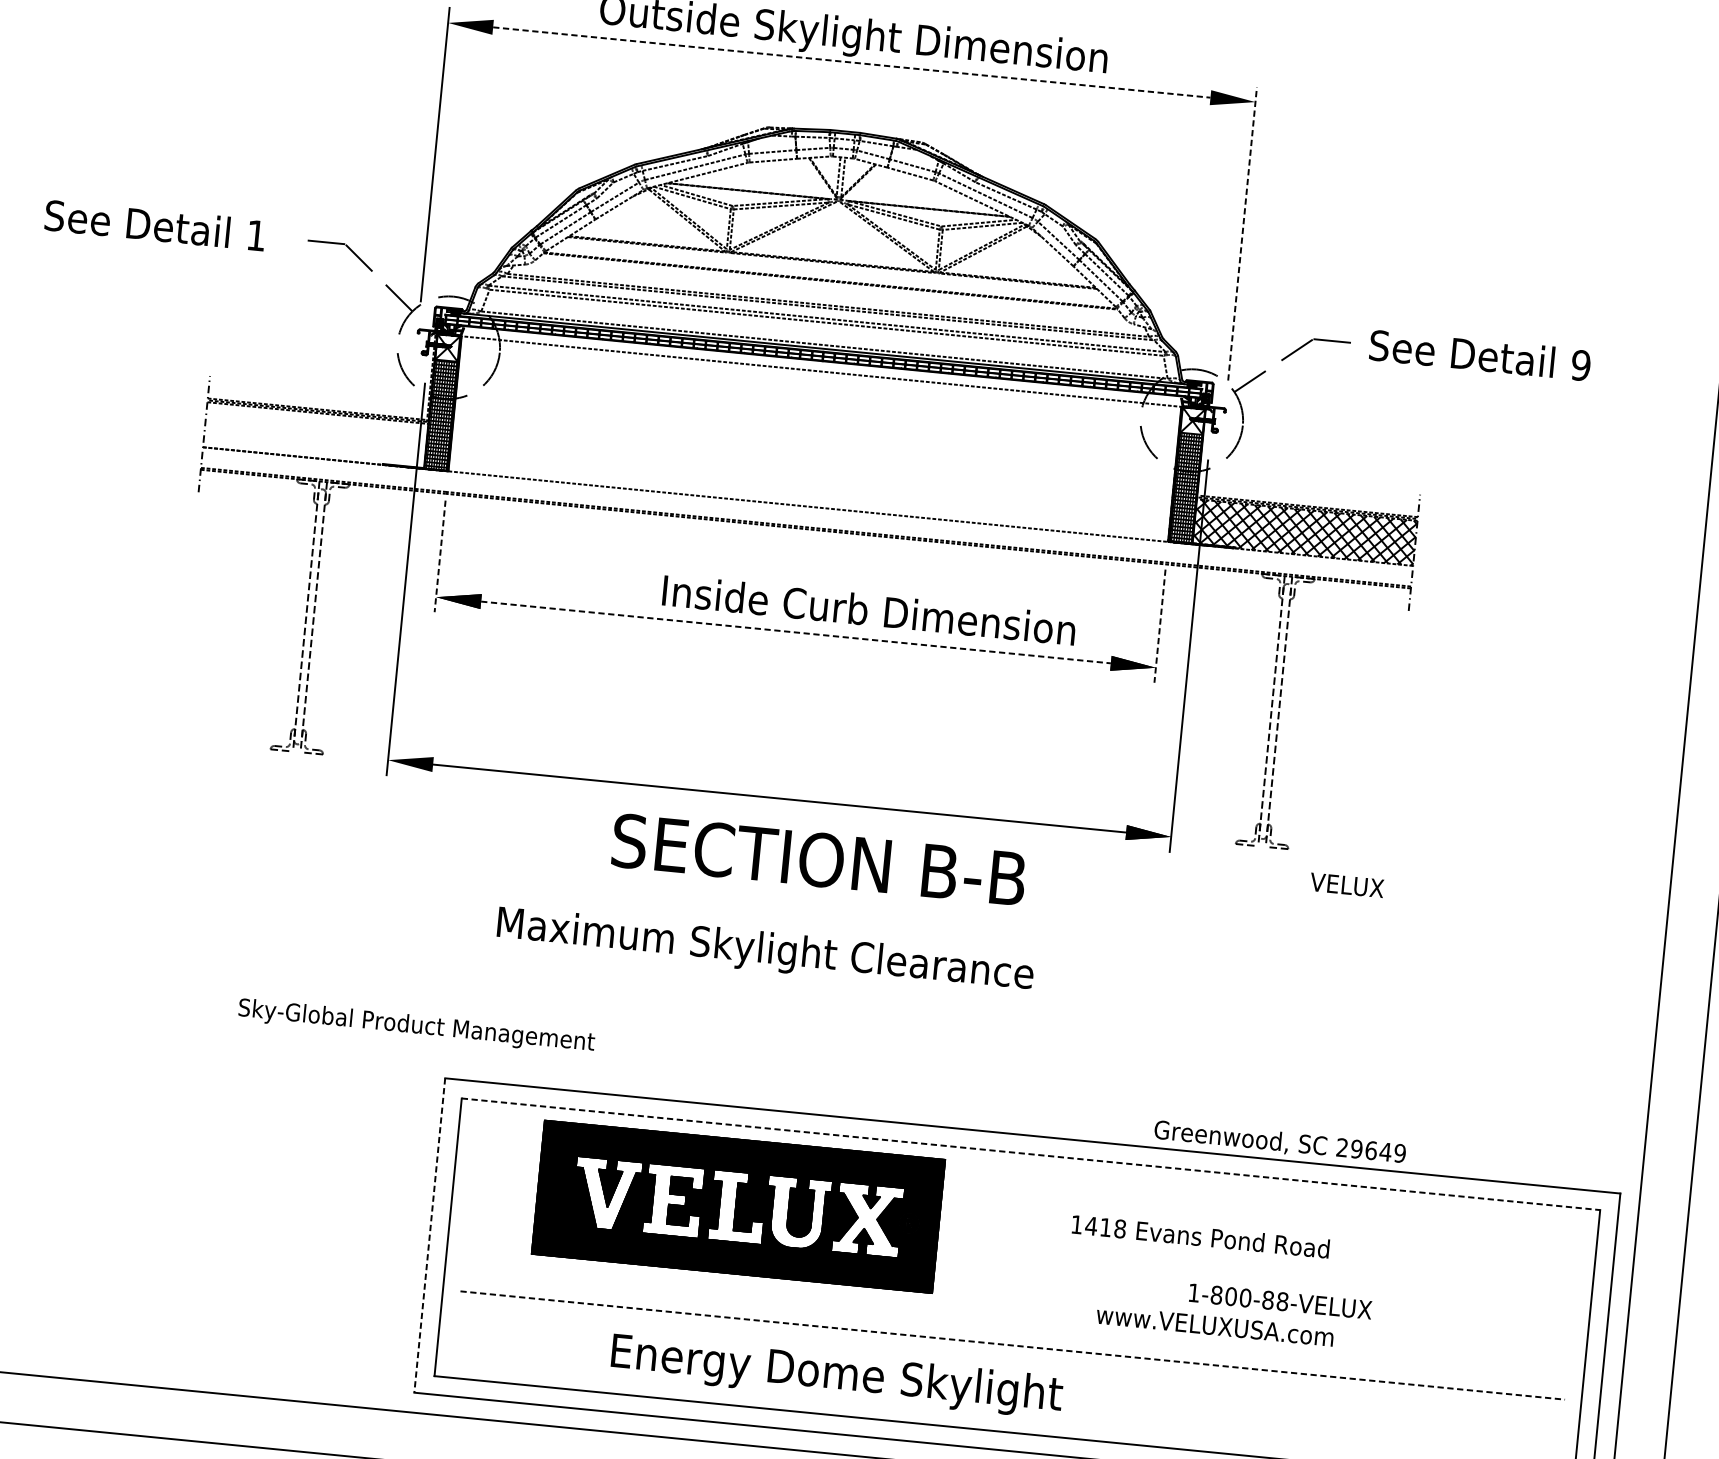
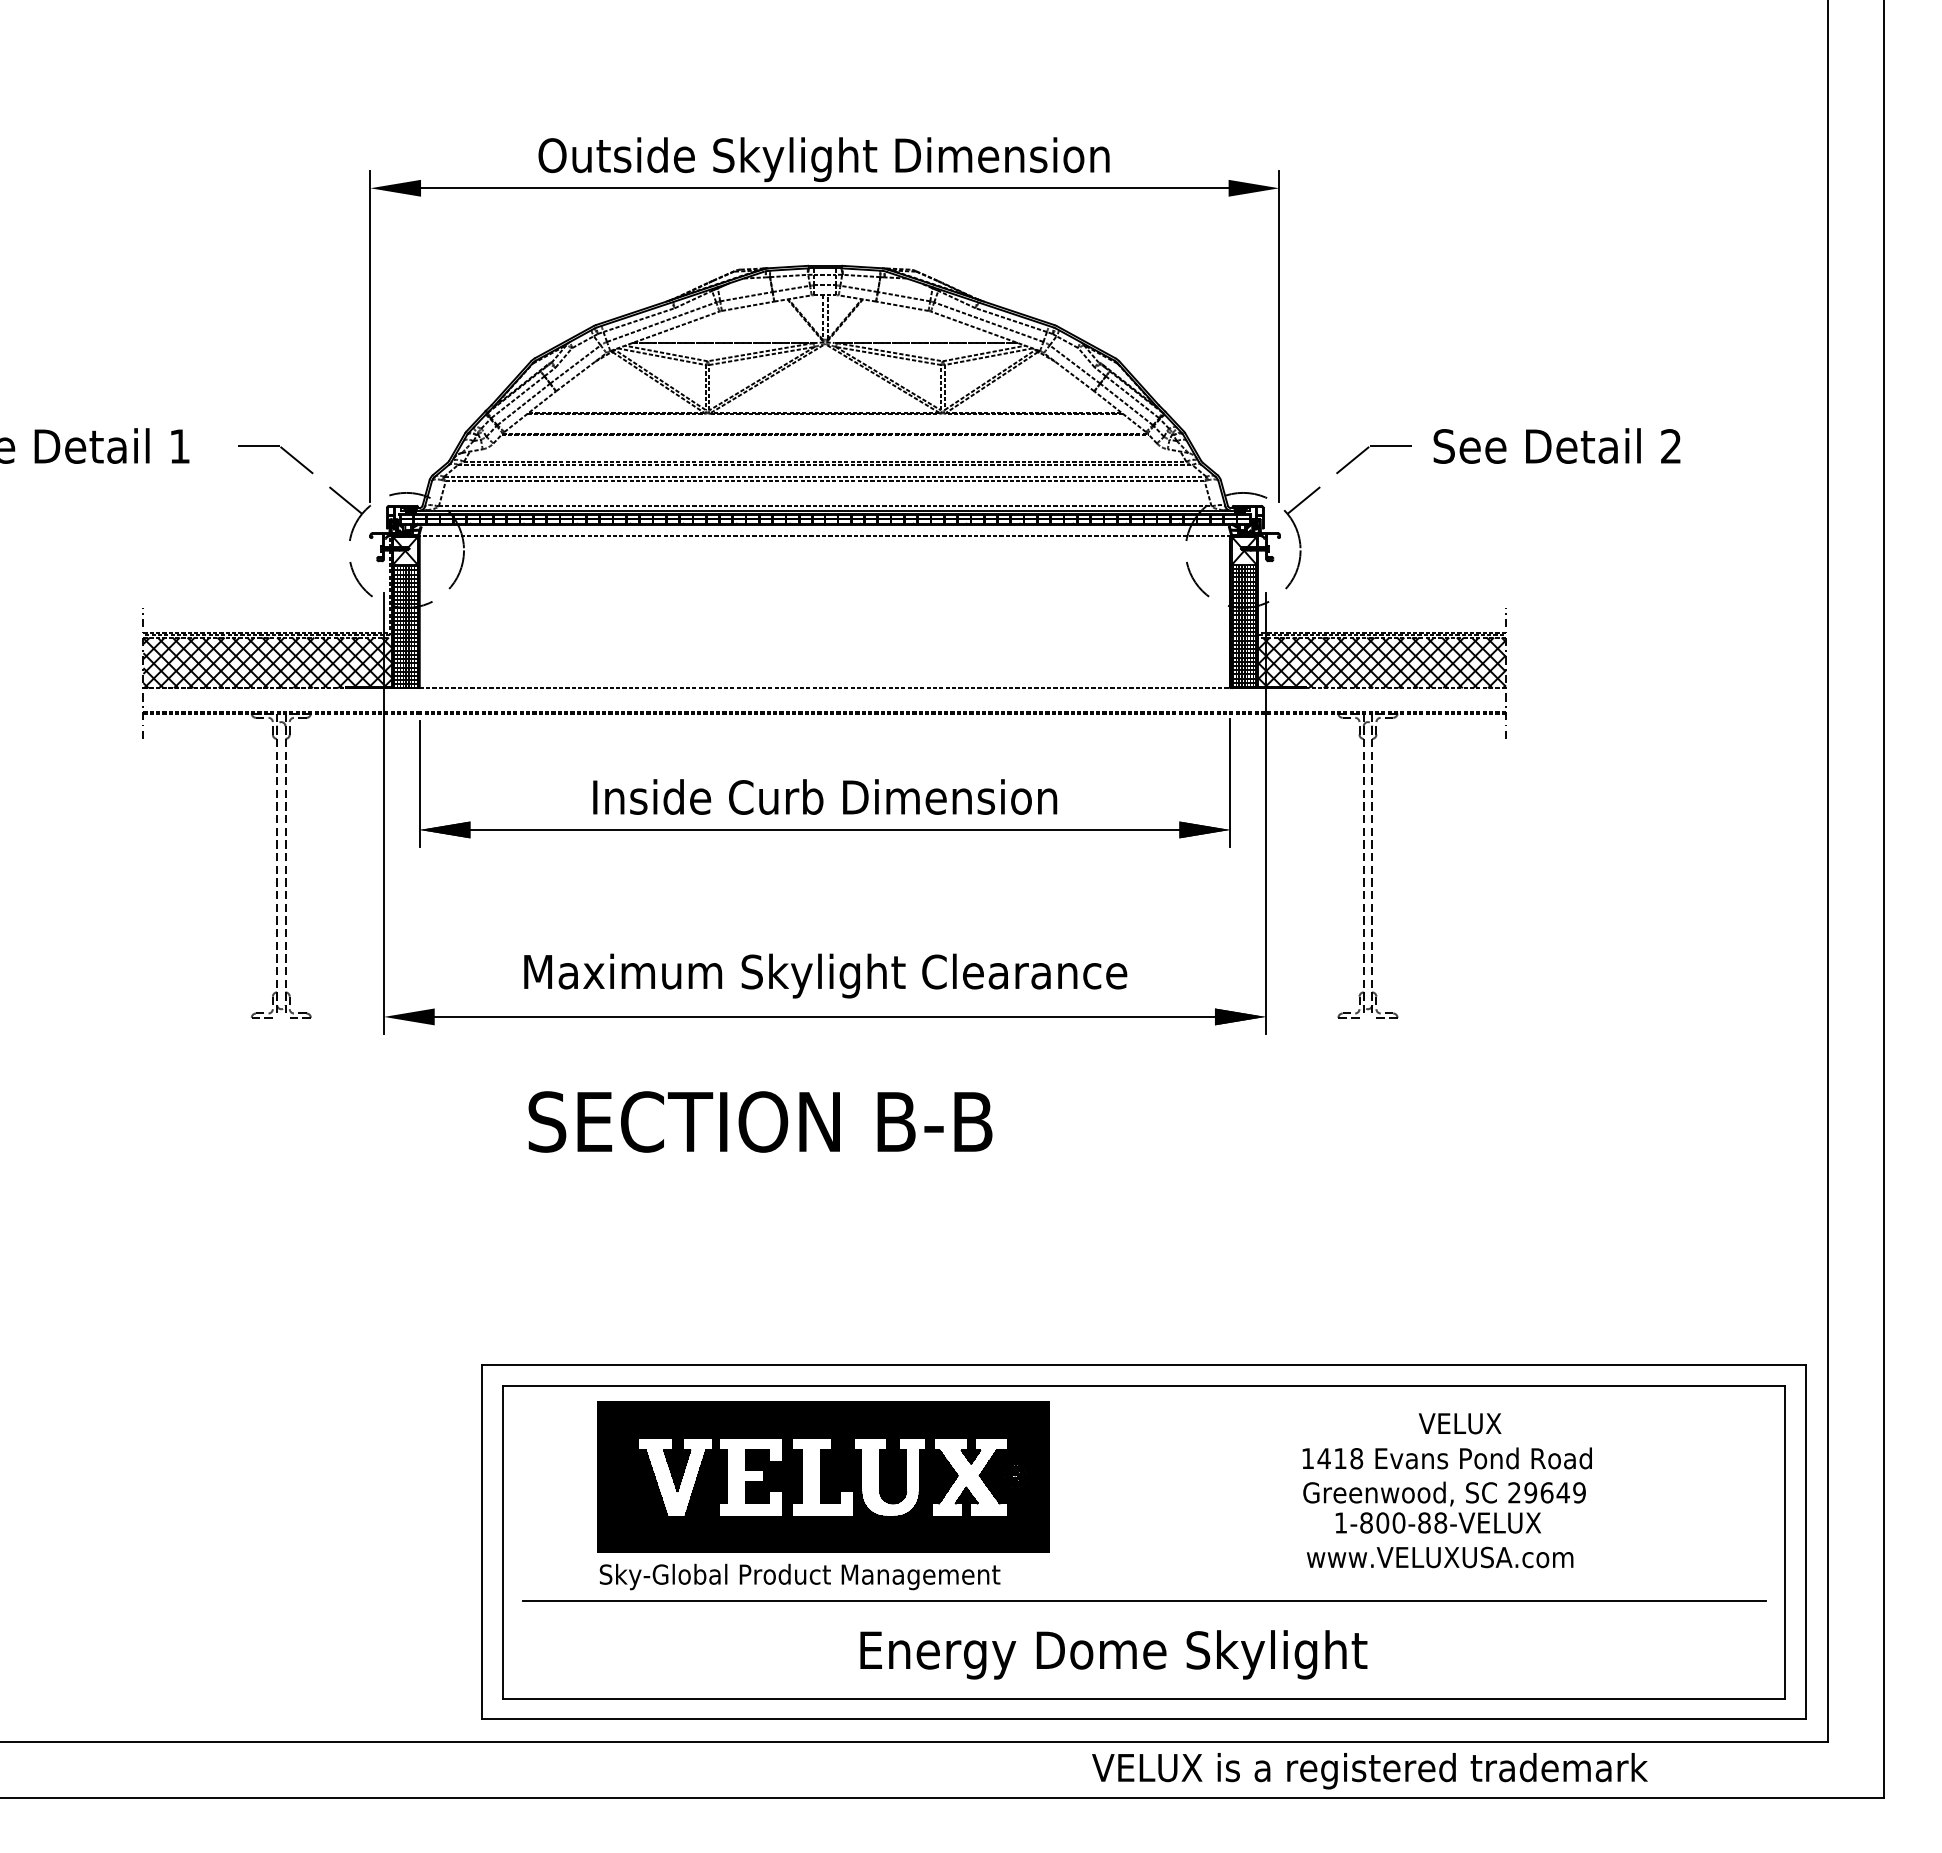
line: (851, 62) -> (824, 188), dashed -> solid
line: (1242, 233) -> (1279, 336), dashed -> solid
text: (1580, 365) -> (1670, 446), 9 -> 2
hatch: (315, 435) -> (267, 662), added
line: (439, 556) -> (419, 784), dashed -> solid
text: (869, 609) -> (825, 796), moved
line: (1160, 626) -> (1230, 783), dashed -> solid
line: (796, 632) -> (825, 829), dashed -> solid
text: (819, 859) -> (760, 1121), moved
text: (1346, 885) -> (1459, 1423), moved
text: (765, 951) -> (825, 975), moved
text: (416, 1026) -> (799, 1576), moved
text: (1280, 1142) -> (1444, 1493), moved
line: (1031, 1154) -> (1144, 1386), dashed -> solid
line: (429, 1235) -> (482, 1542), dashed -> solid
text: (1200, 1236) -> (1446, 1458), moved
text: (1215, 1326) -> (1440, 1557), moved
line: (1012, 1345) -> (1144, 1601), dashed -> solid
text: (836, 1375) -> (1113, 1654), moved

